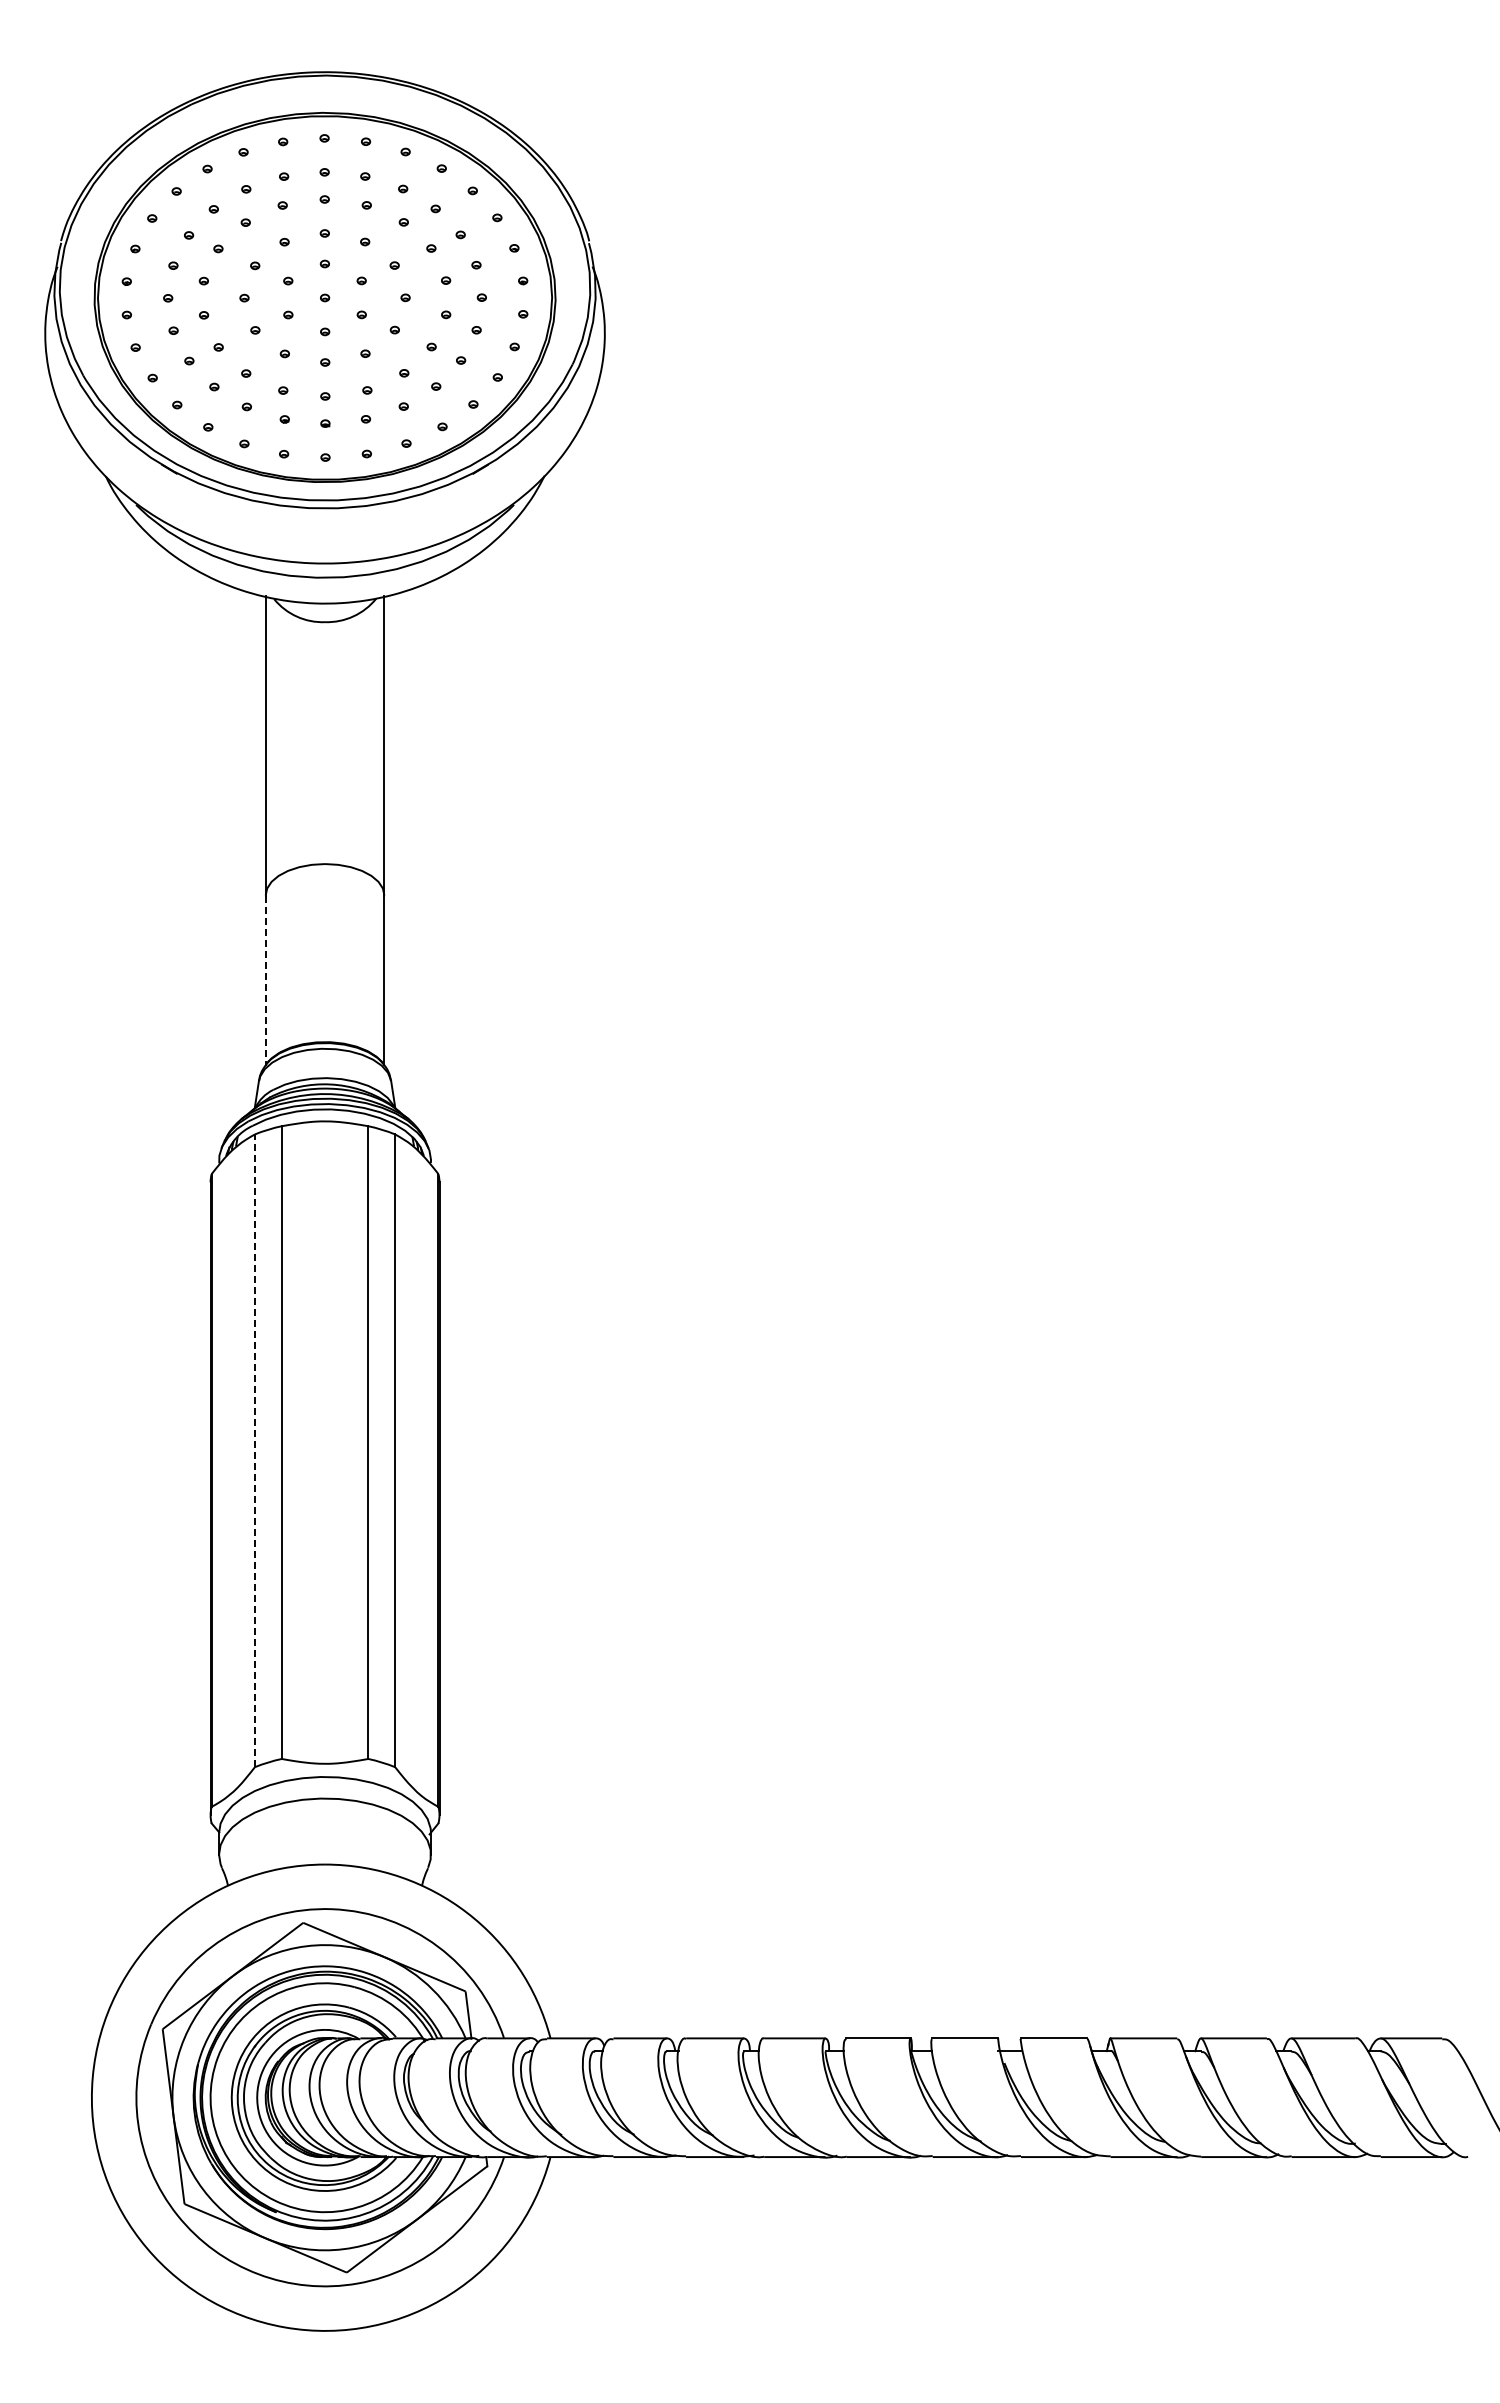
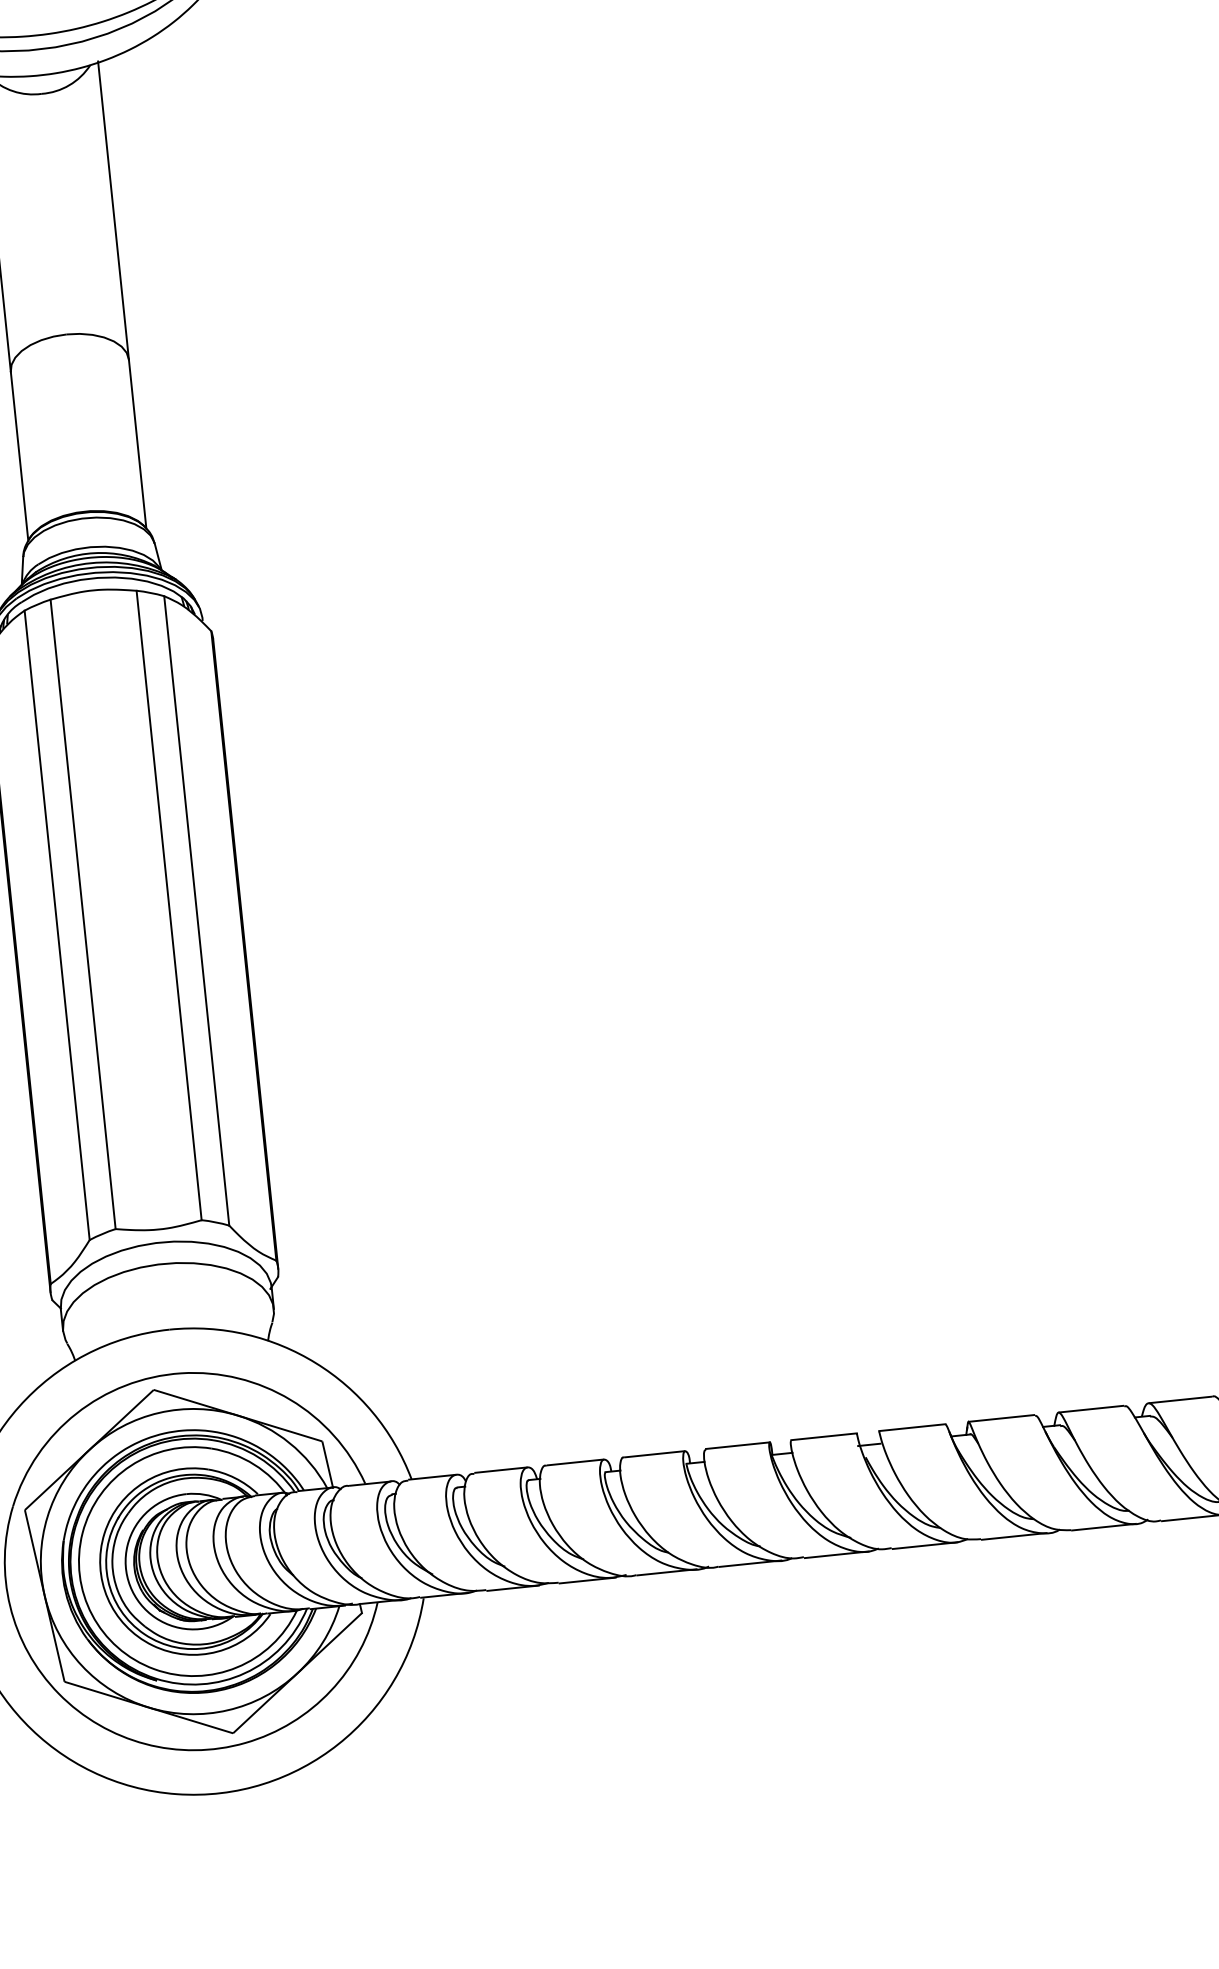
line: (265, 981) -> (19, 457), dashed -> solid
line: (254, 1450) -> (56, 925), dashed -> solid

